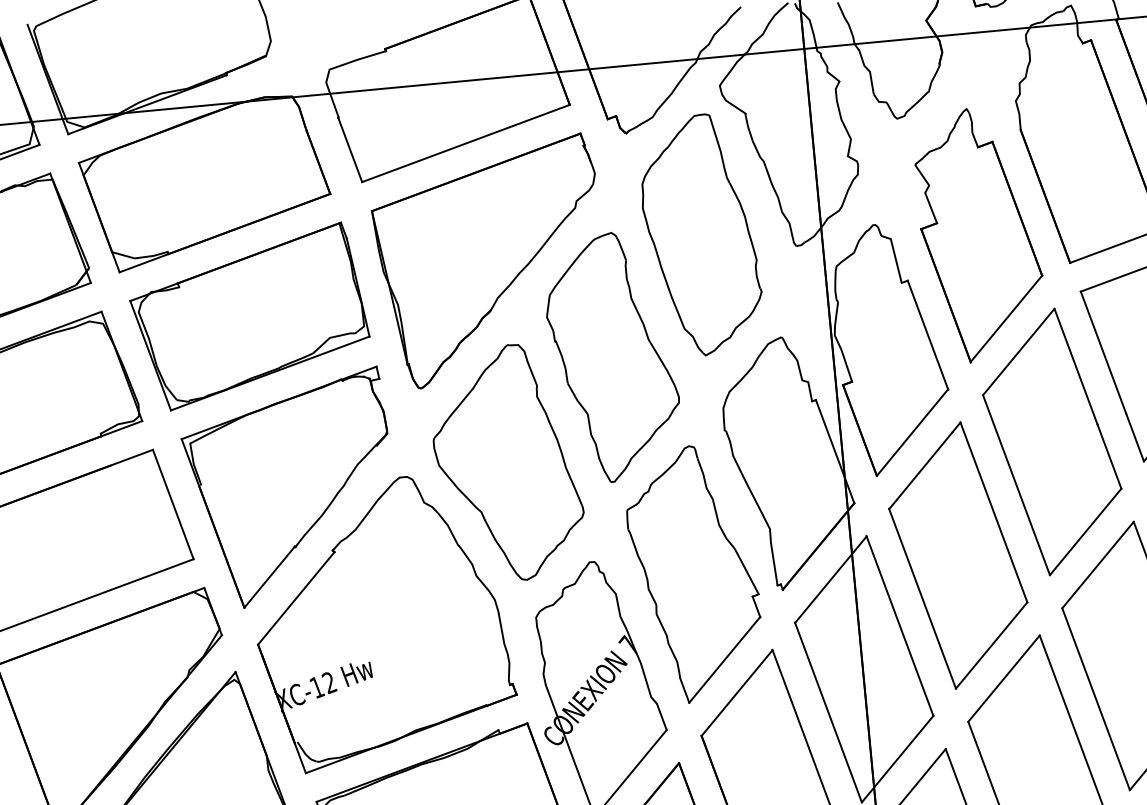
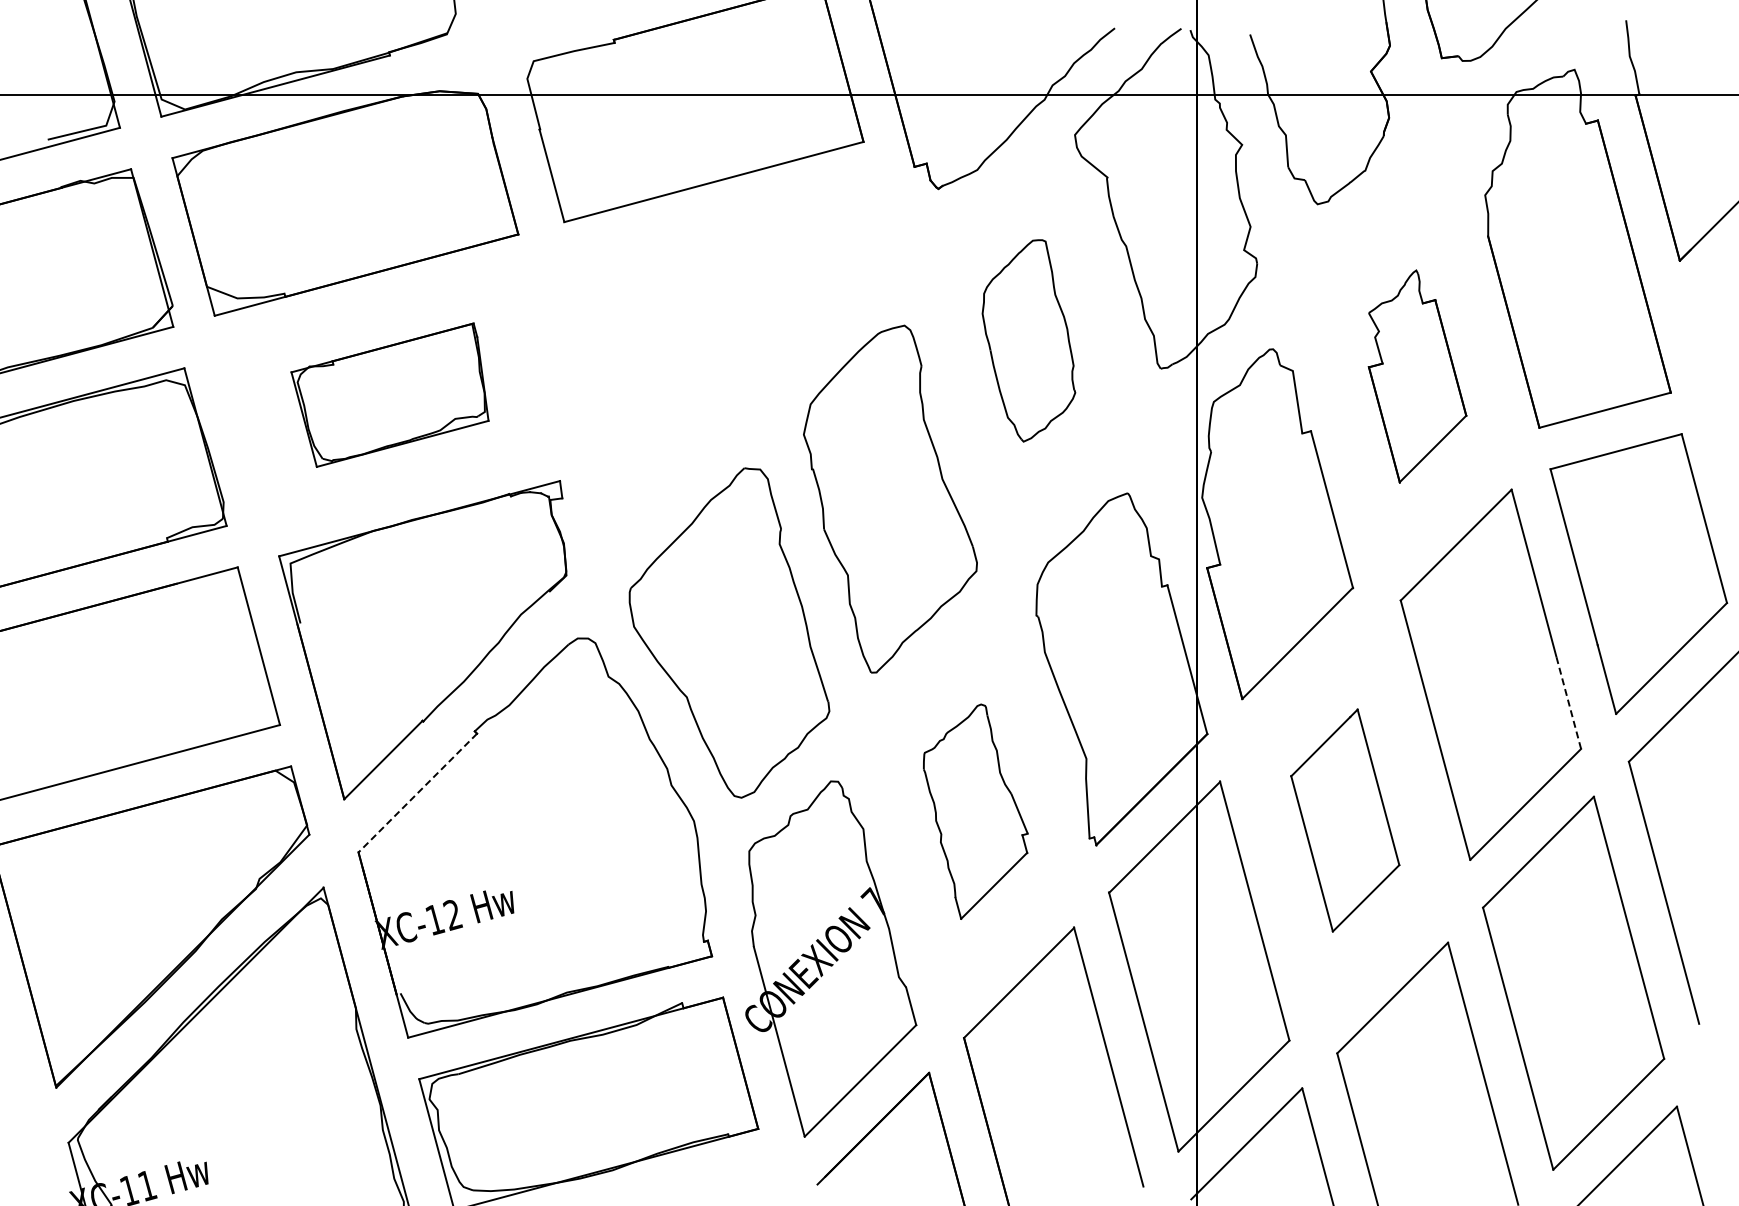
part: (979, 234) -> (1417, 376), size x0.6
part: (700, 235) -> (1028, 340), size x0.6
part: (489, 262) -> (731, 350), removed
part: (249, 316) -> (389, 394), size x0.6
line: (1109, 456) -> (1568, 702), solid -> dashed
part: (958, 555) -> (1345, 820), size x0.6
part: (694, 573) -> (975, 811), size x0.6
line: (296, 598) -> (417, 793), solid -> dashed

